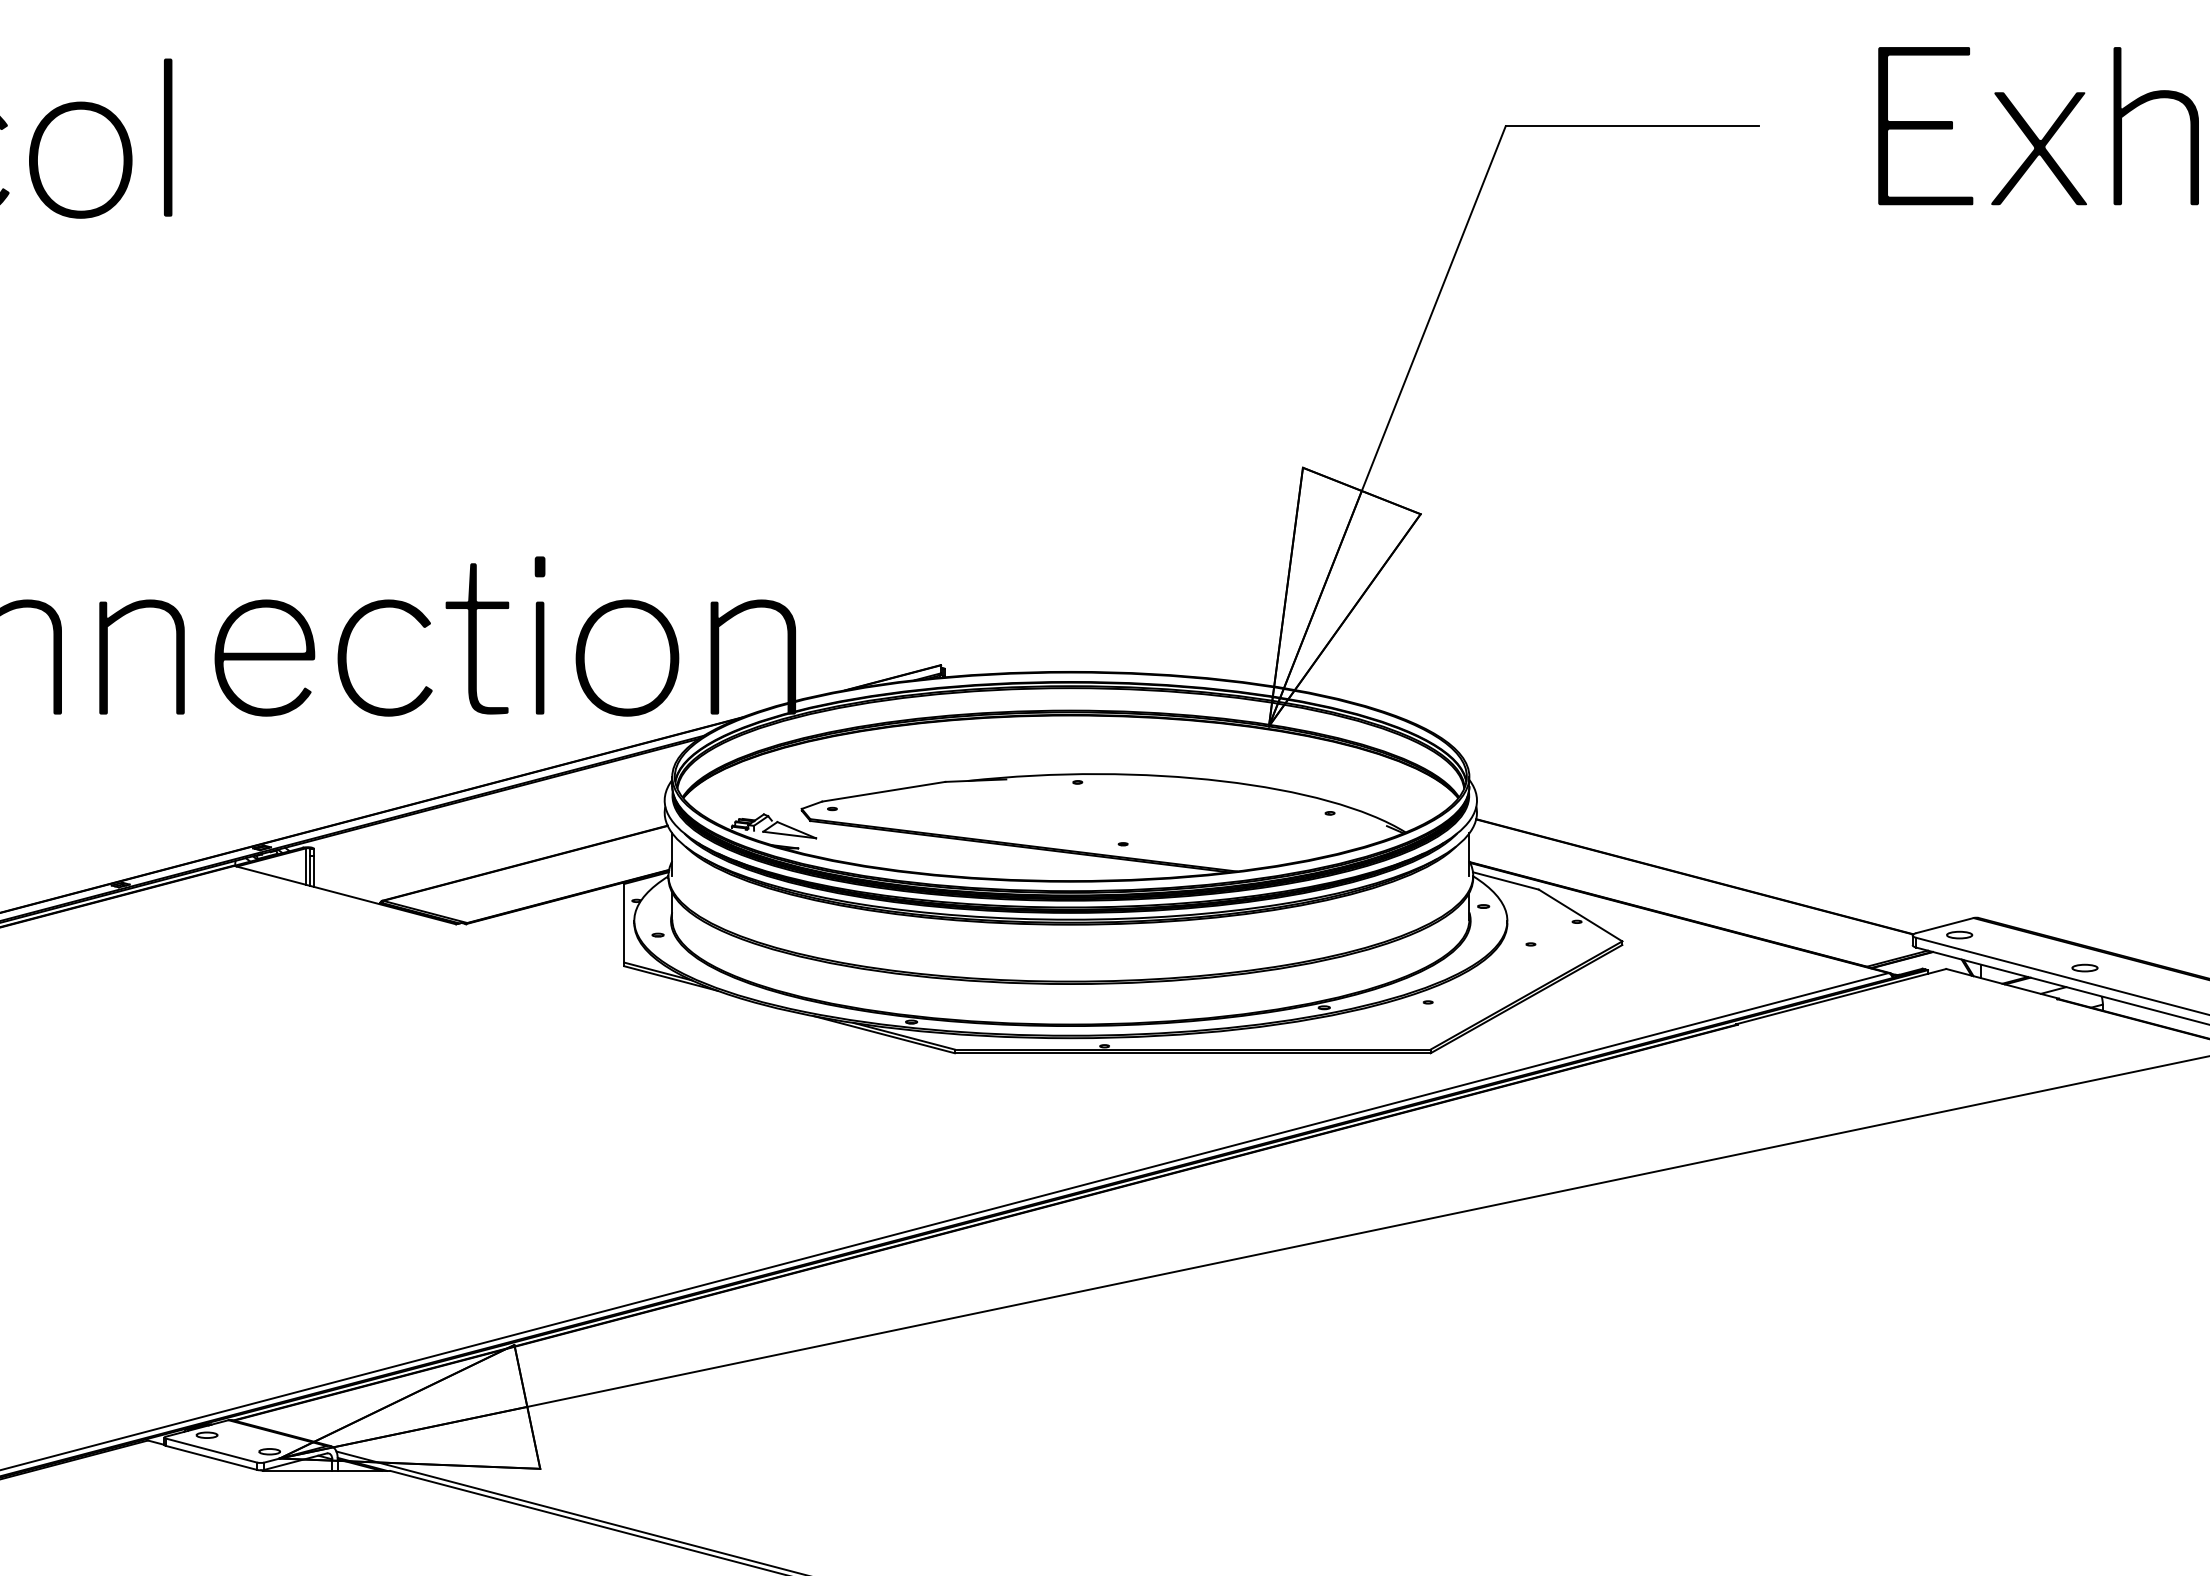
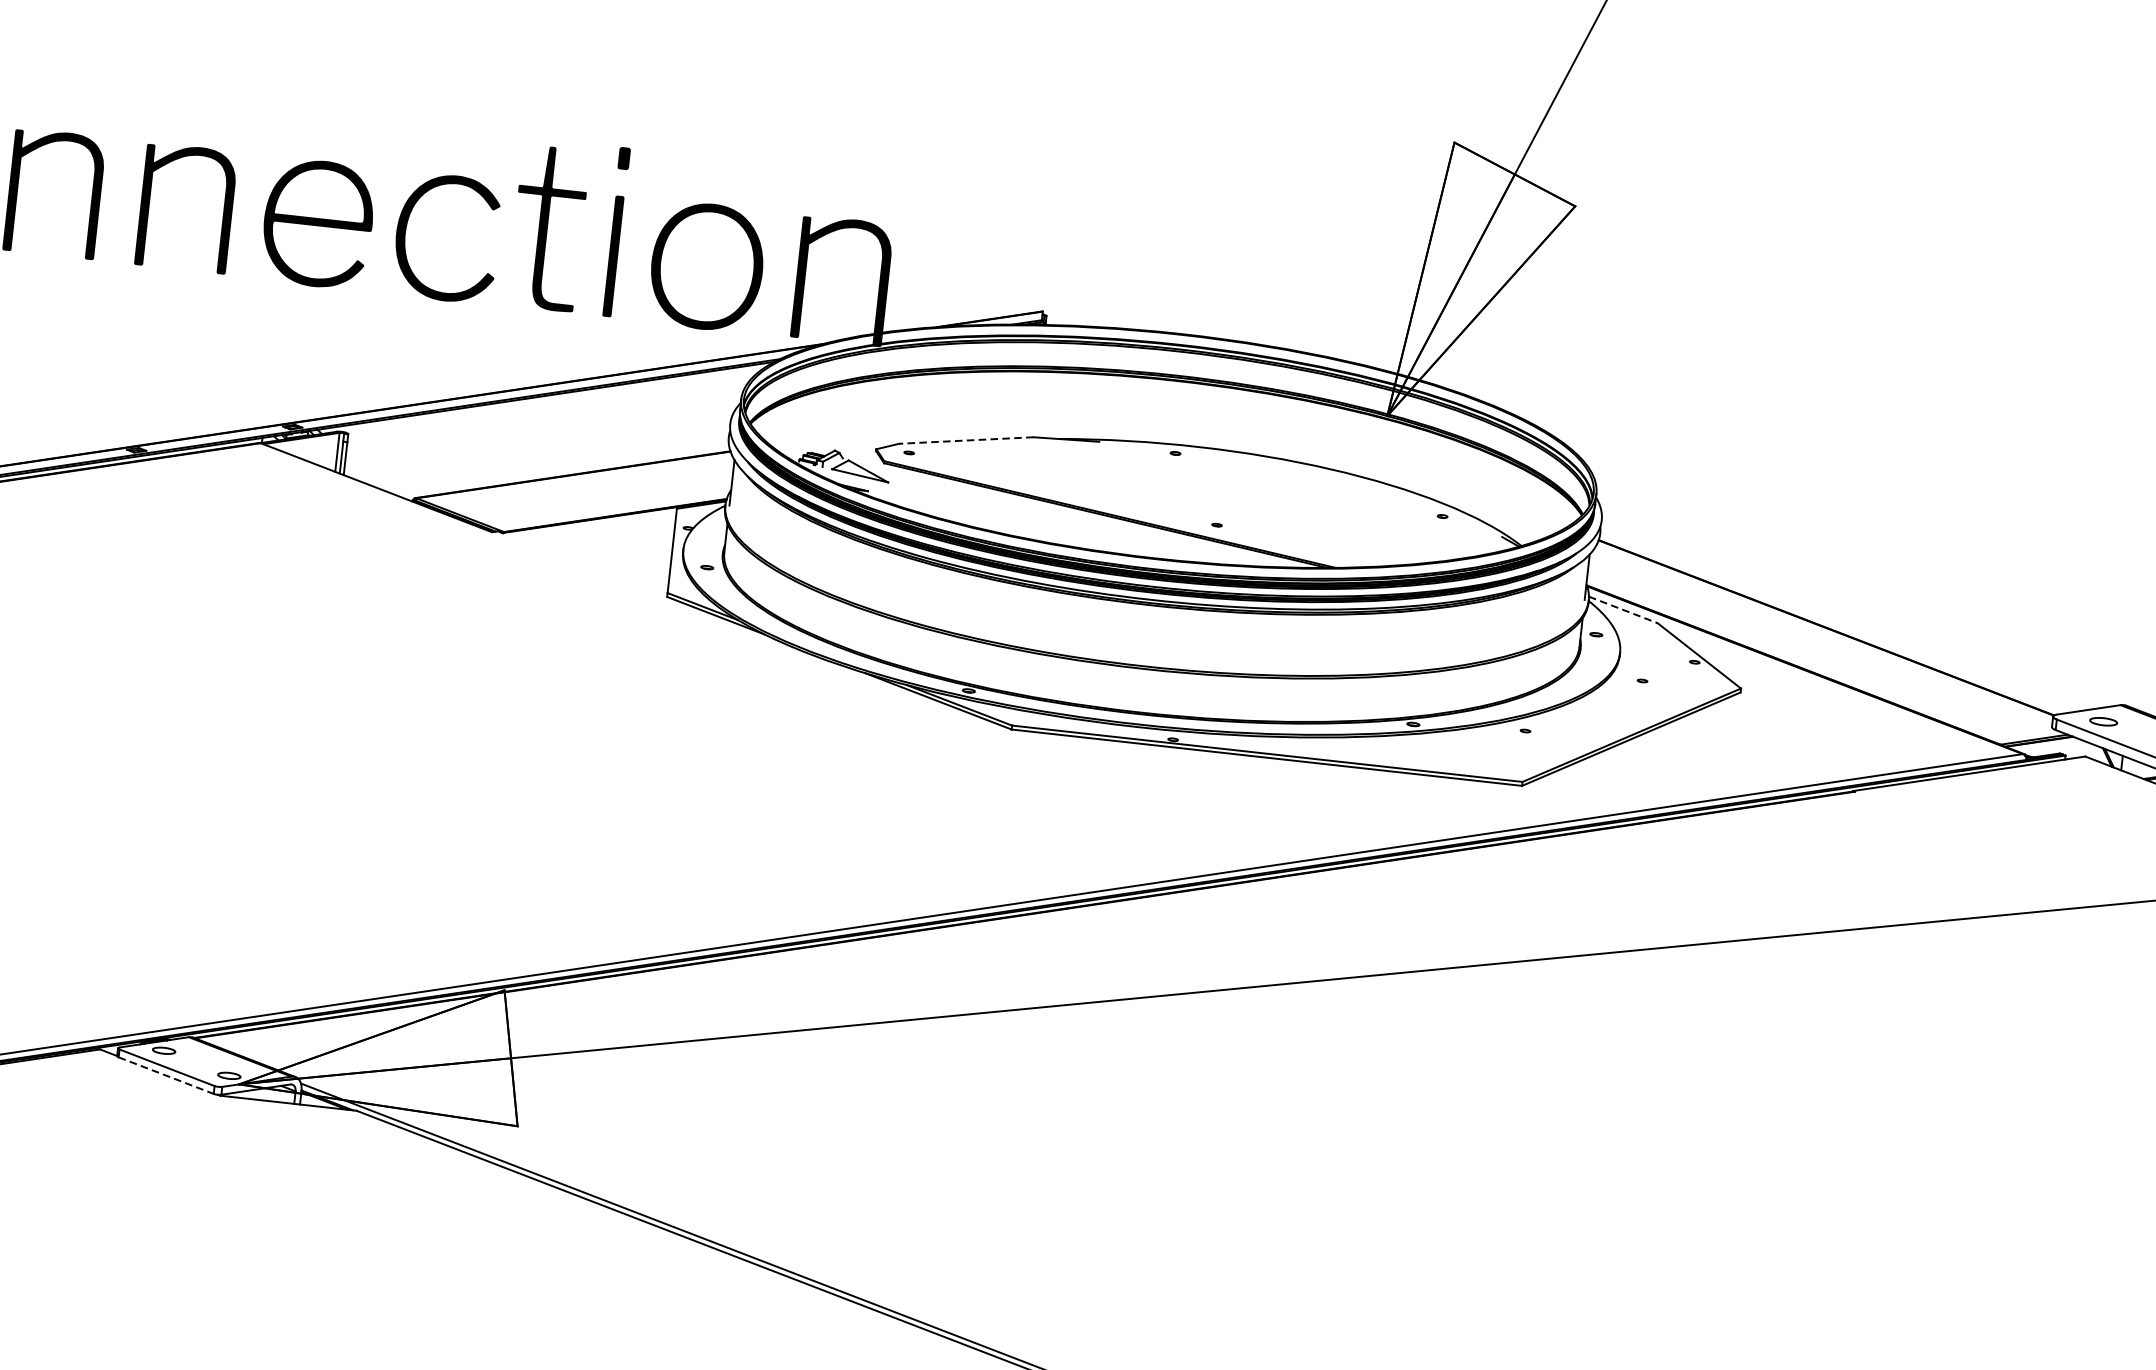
line: (883, 791) -> (966, 440), solid -> dashed
line: (1506, 881) -> (1623, 610), solid -> dashed
line: (212, 1458) -> (167, 1076), solid -> dashed

